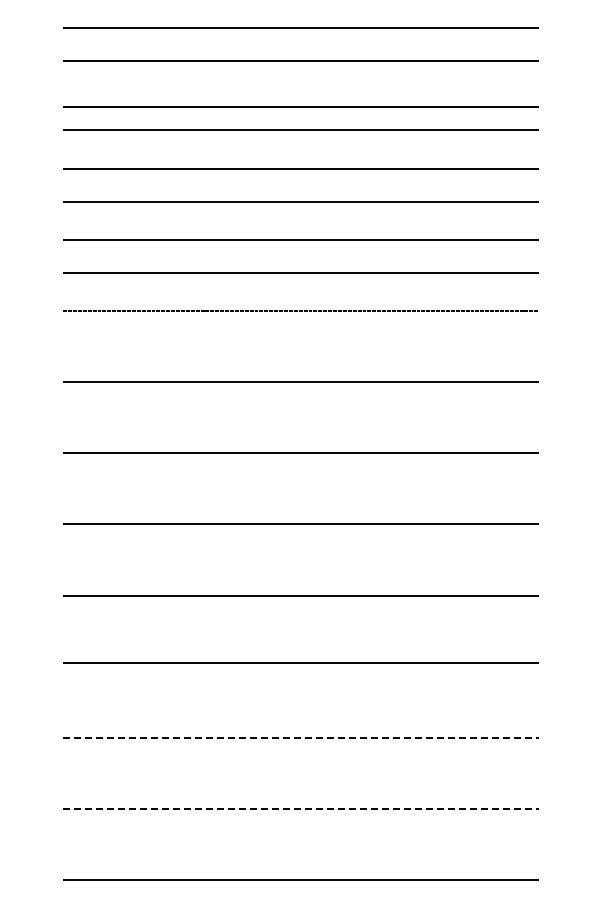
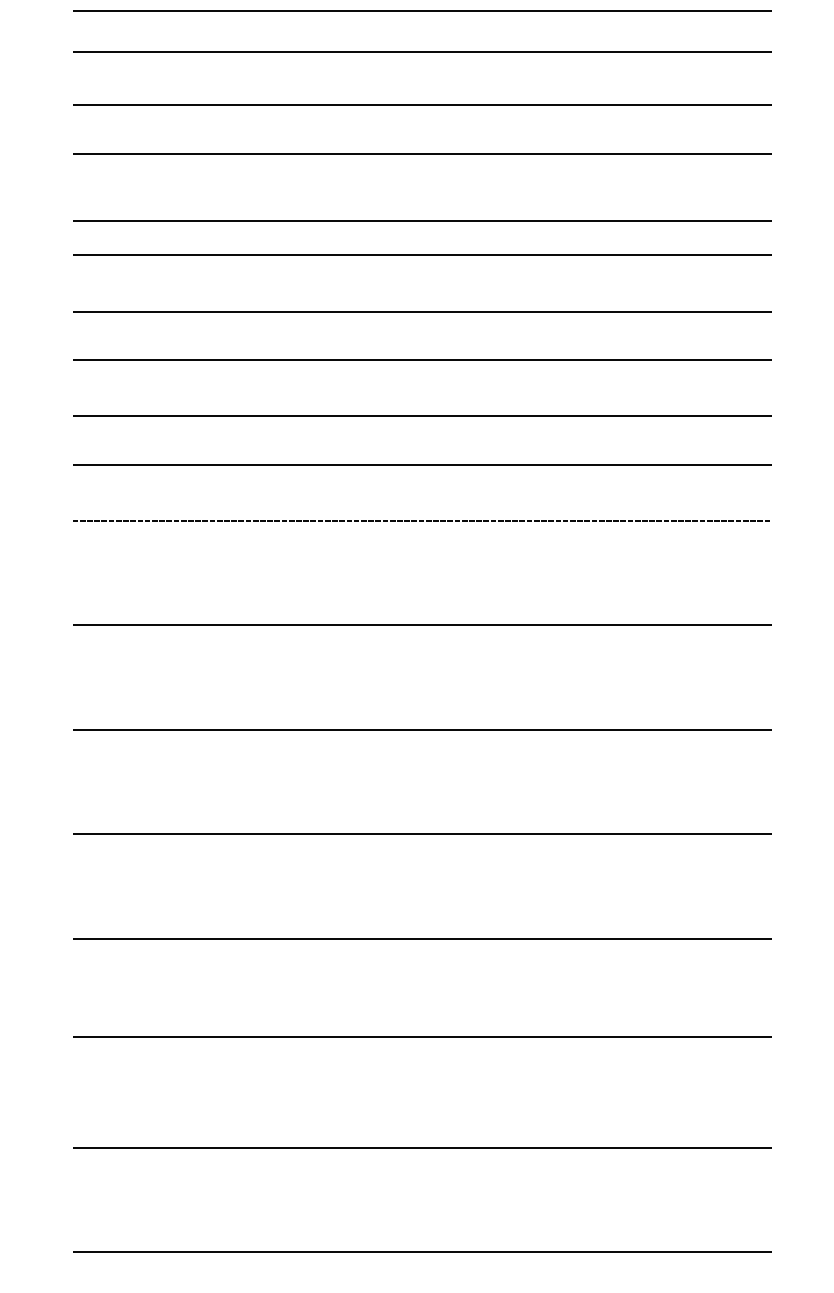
line: (301, 737) -> (422, 1146), dashed -> solid
line: (301, 809) -> (422, 1252), dashed -> solid

